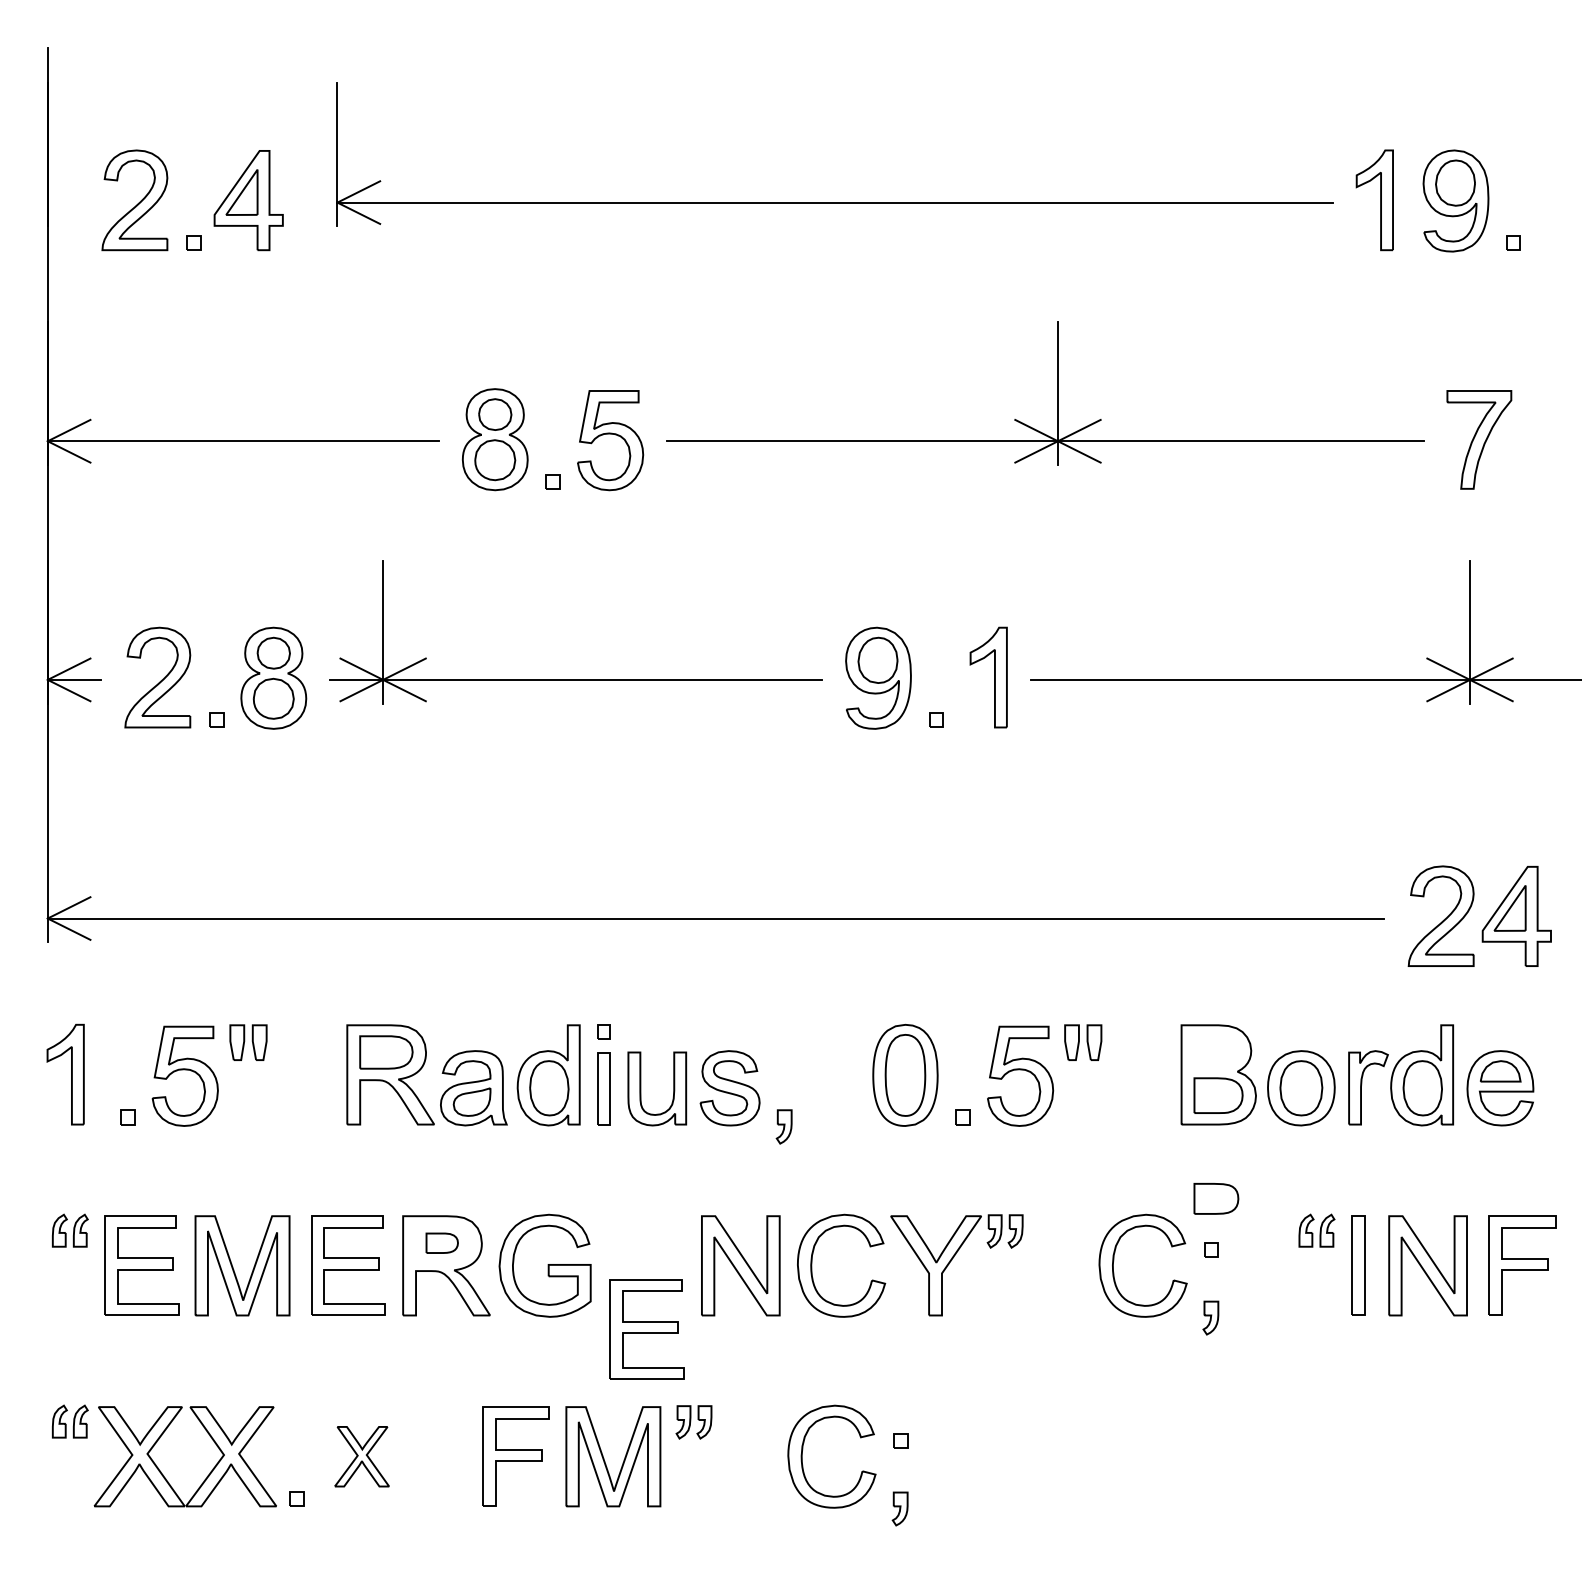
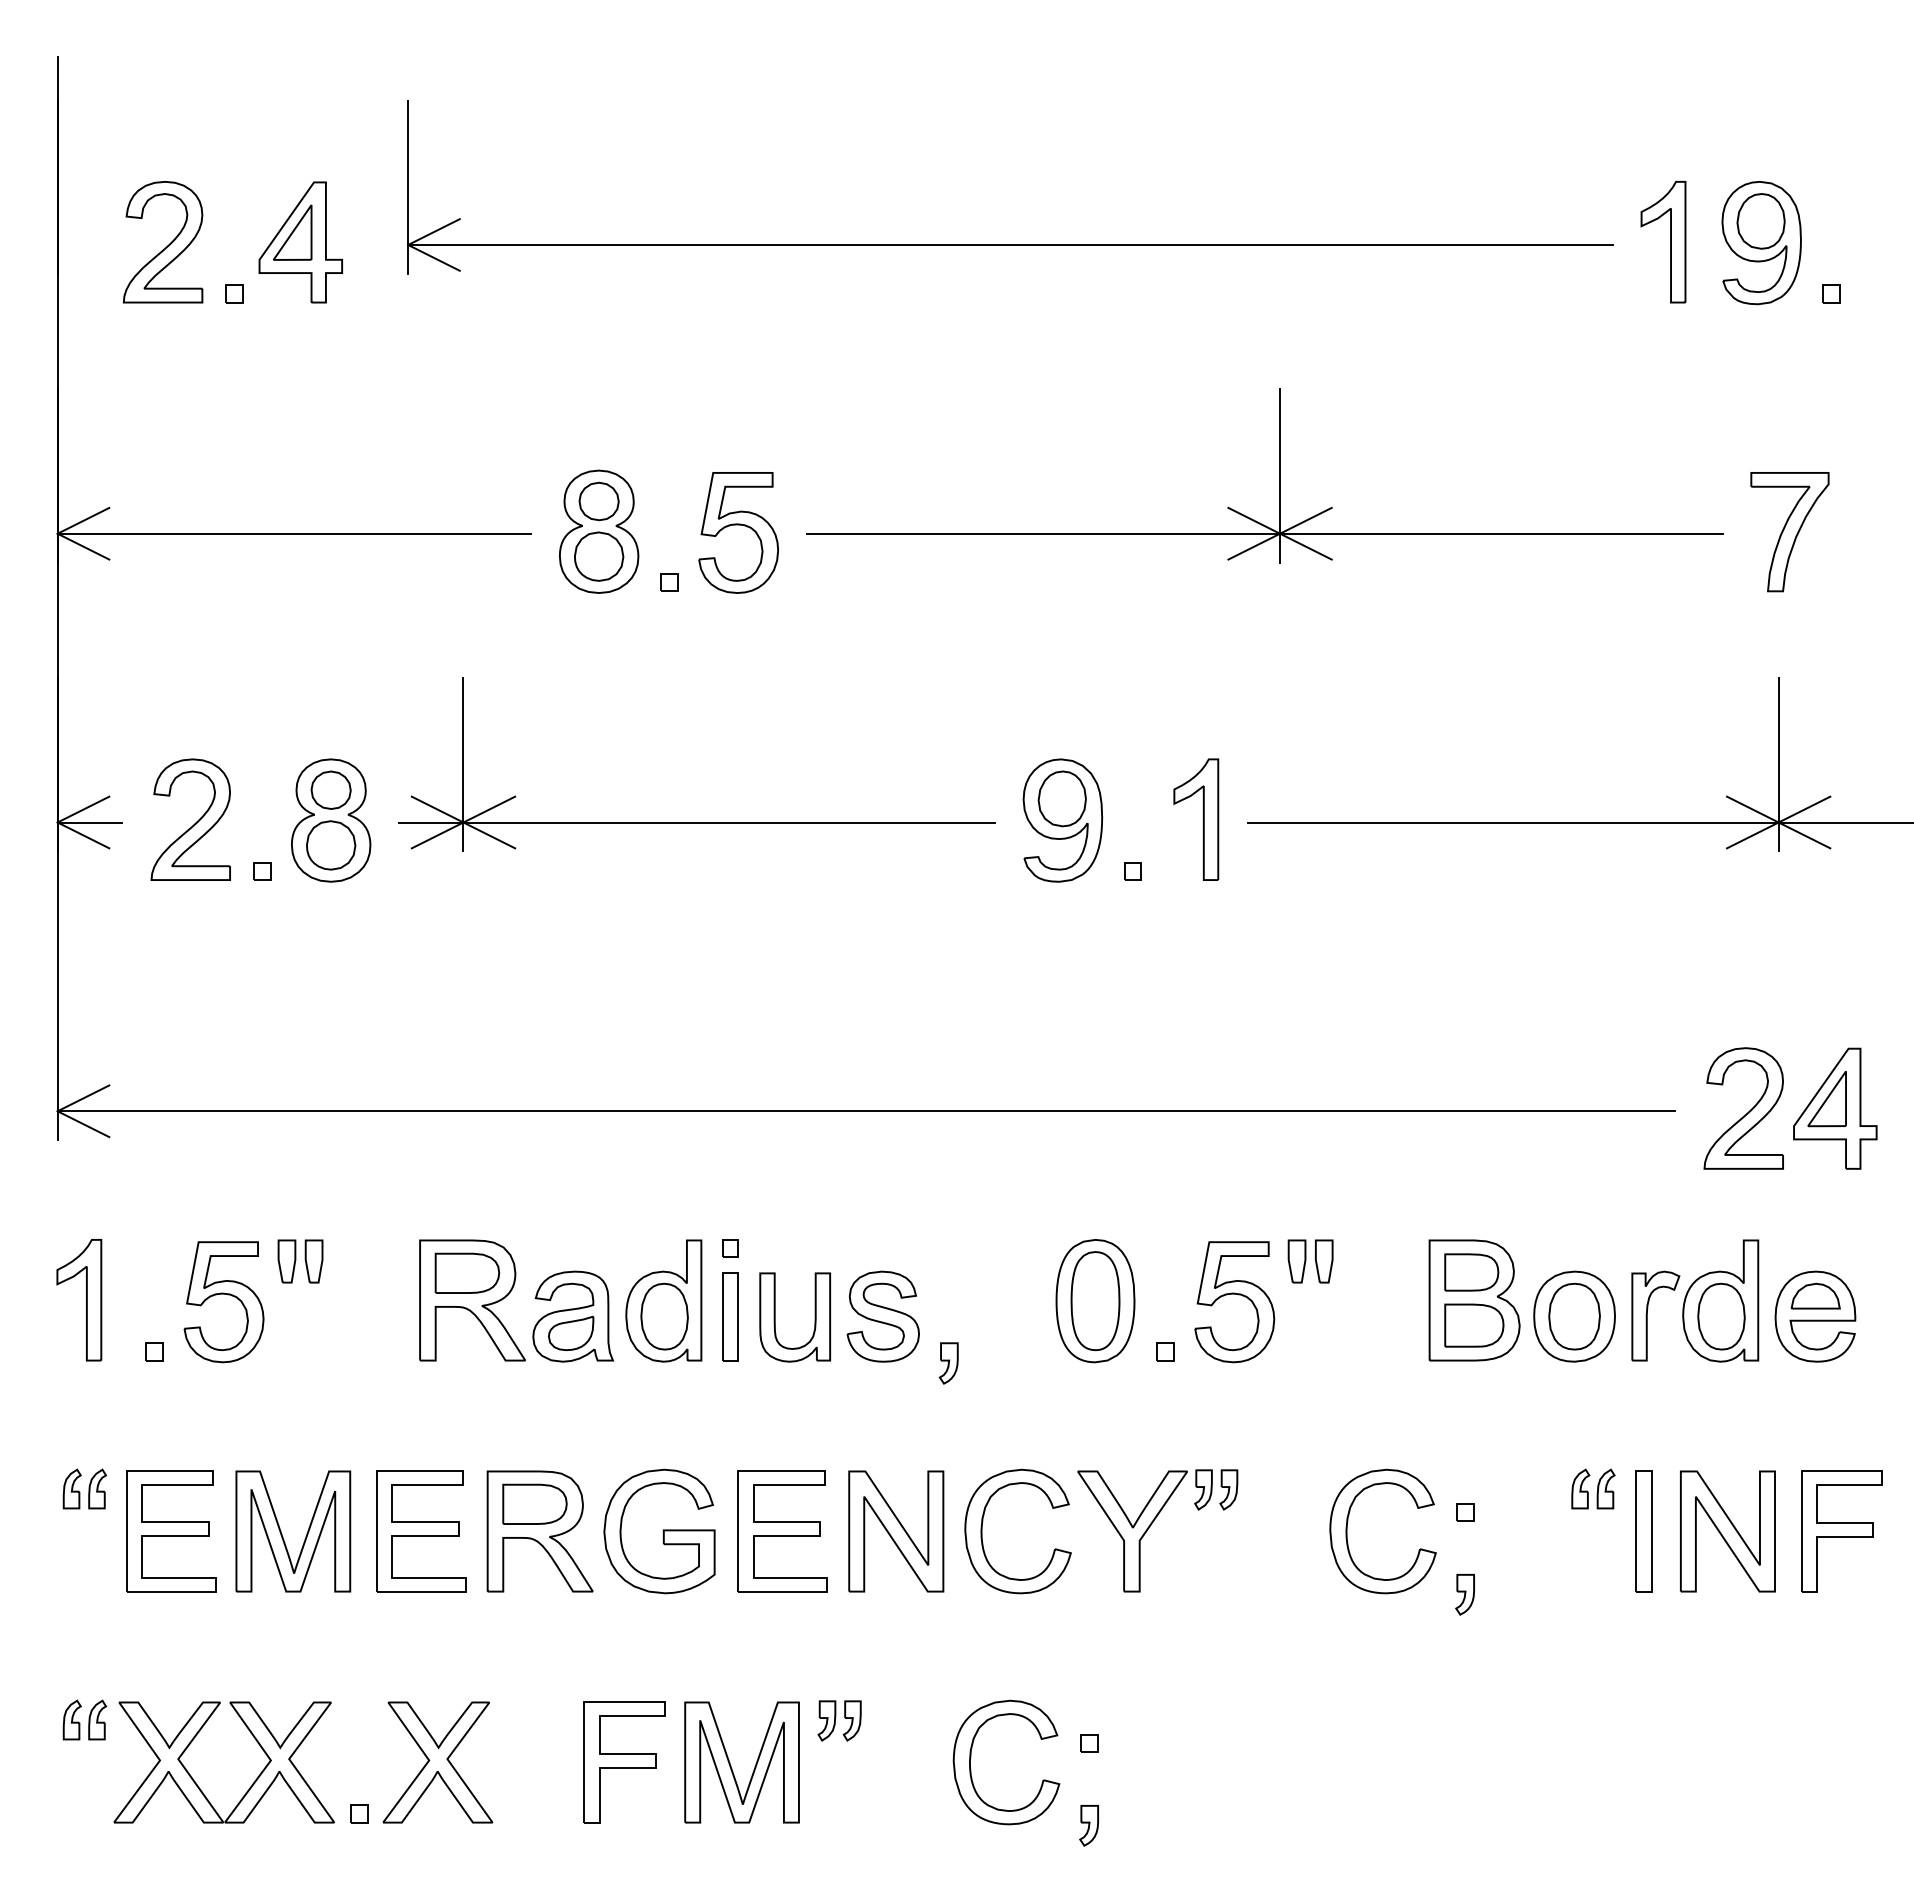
part: (1216, 1198) -> (1471, 1272), moved
part: (441, 1242) -> (534, 1503), size x1.67
part: (646, 1329) -> (782, 1531), moved
part: (361, 1456) -> (437, 1762), size x1.67

